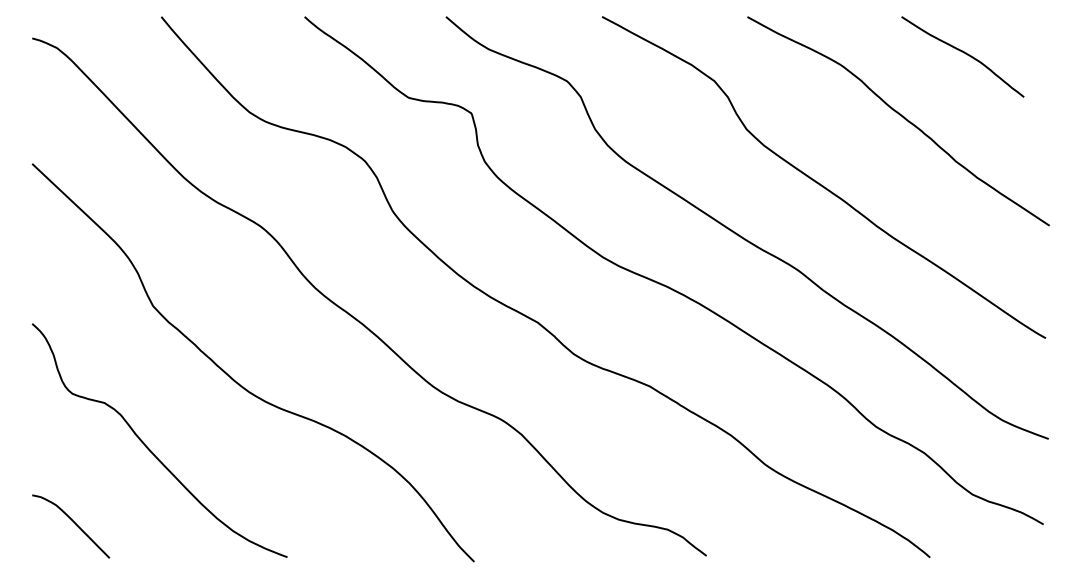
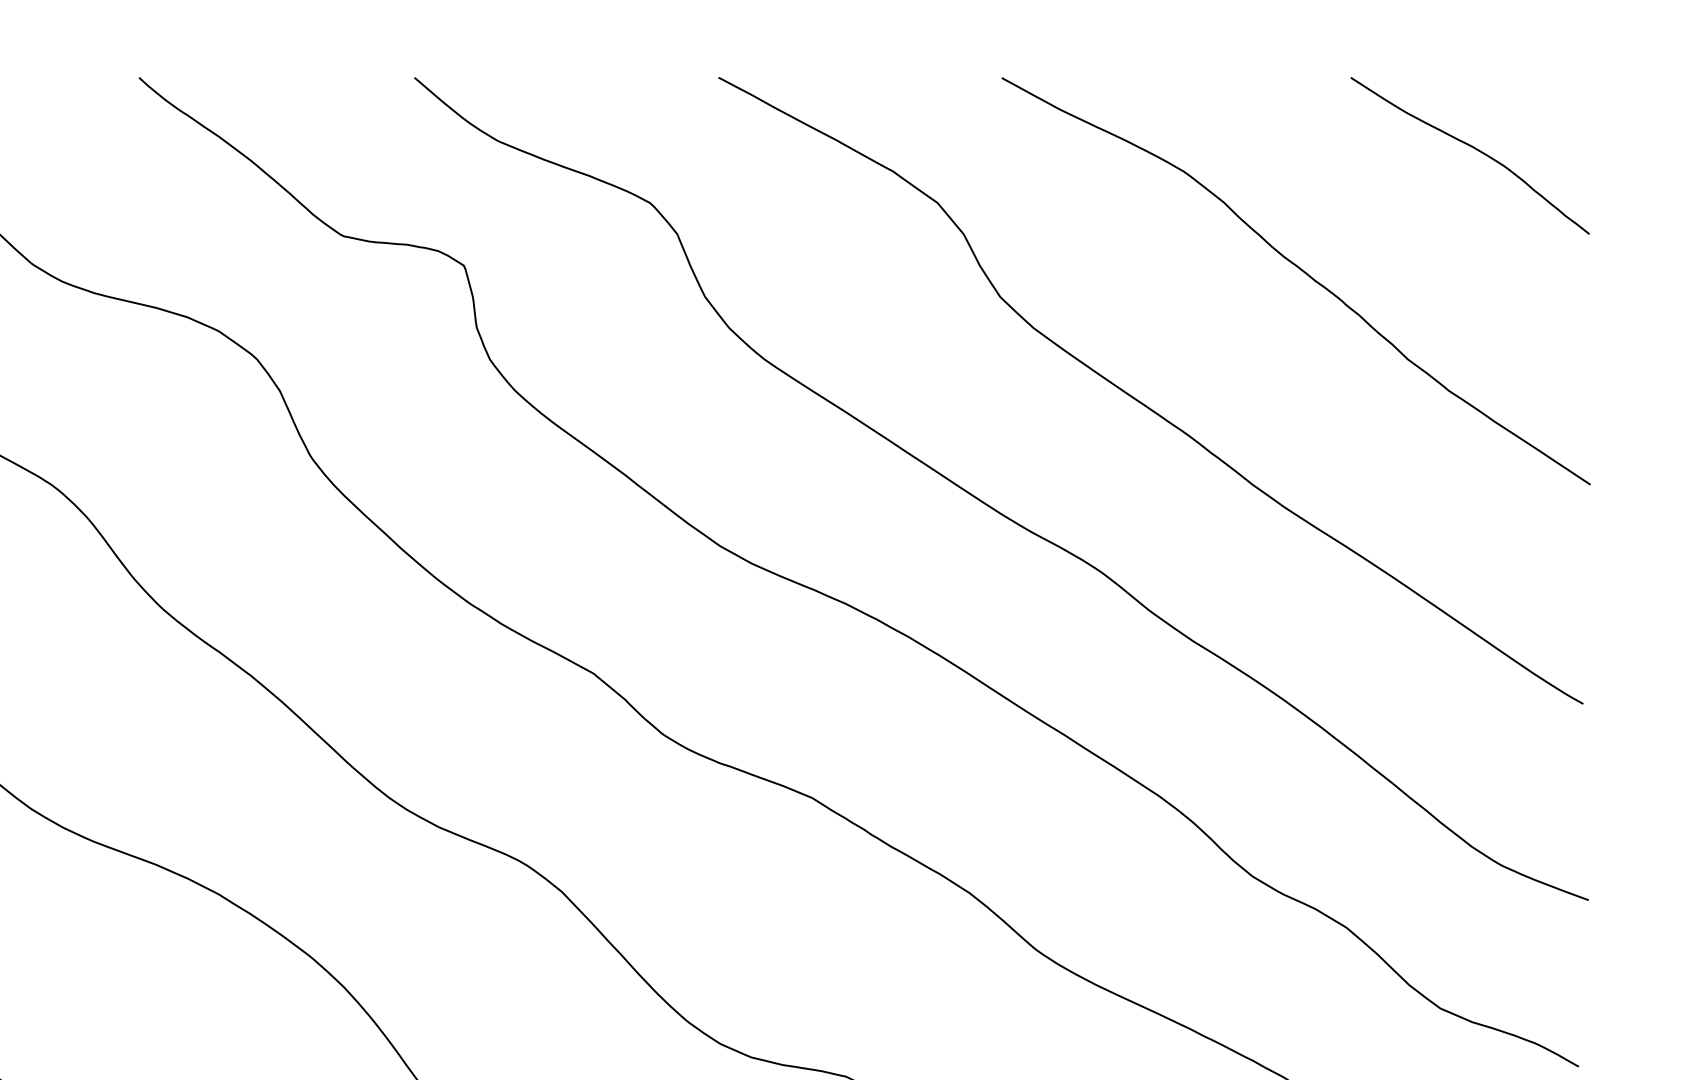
curve: (963, 53) -> (1471, 149), moved

